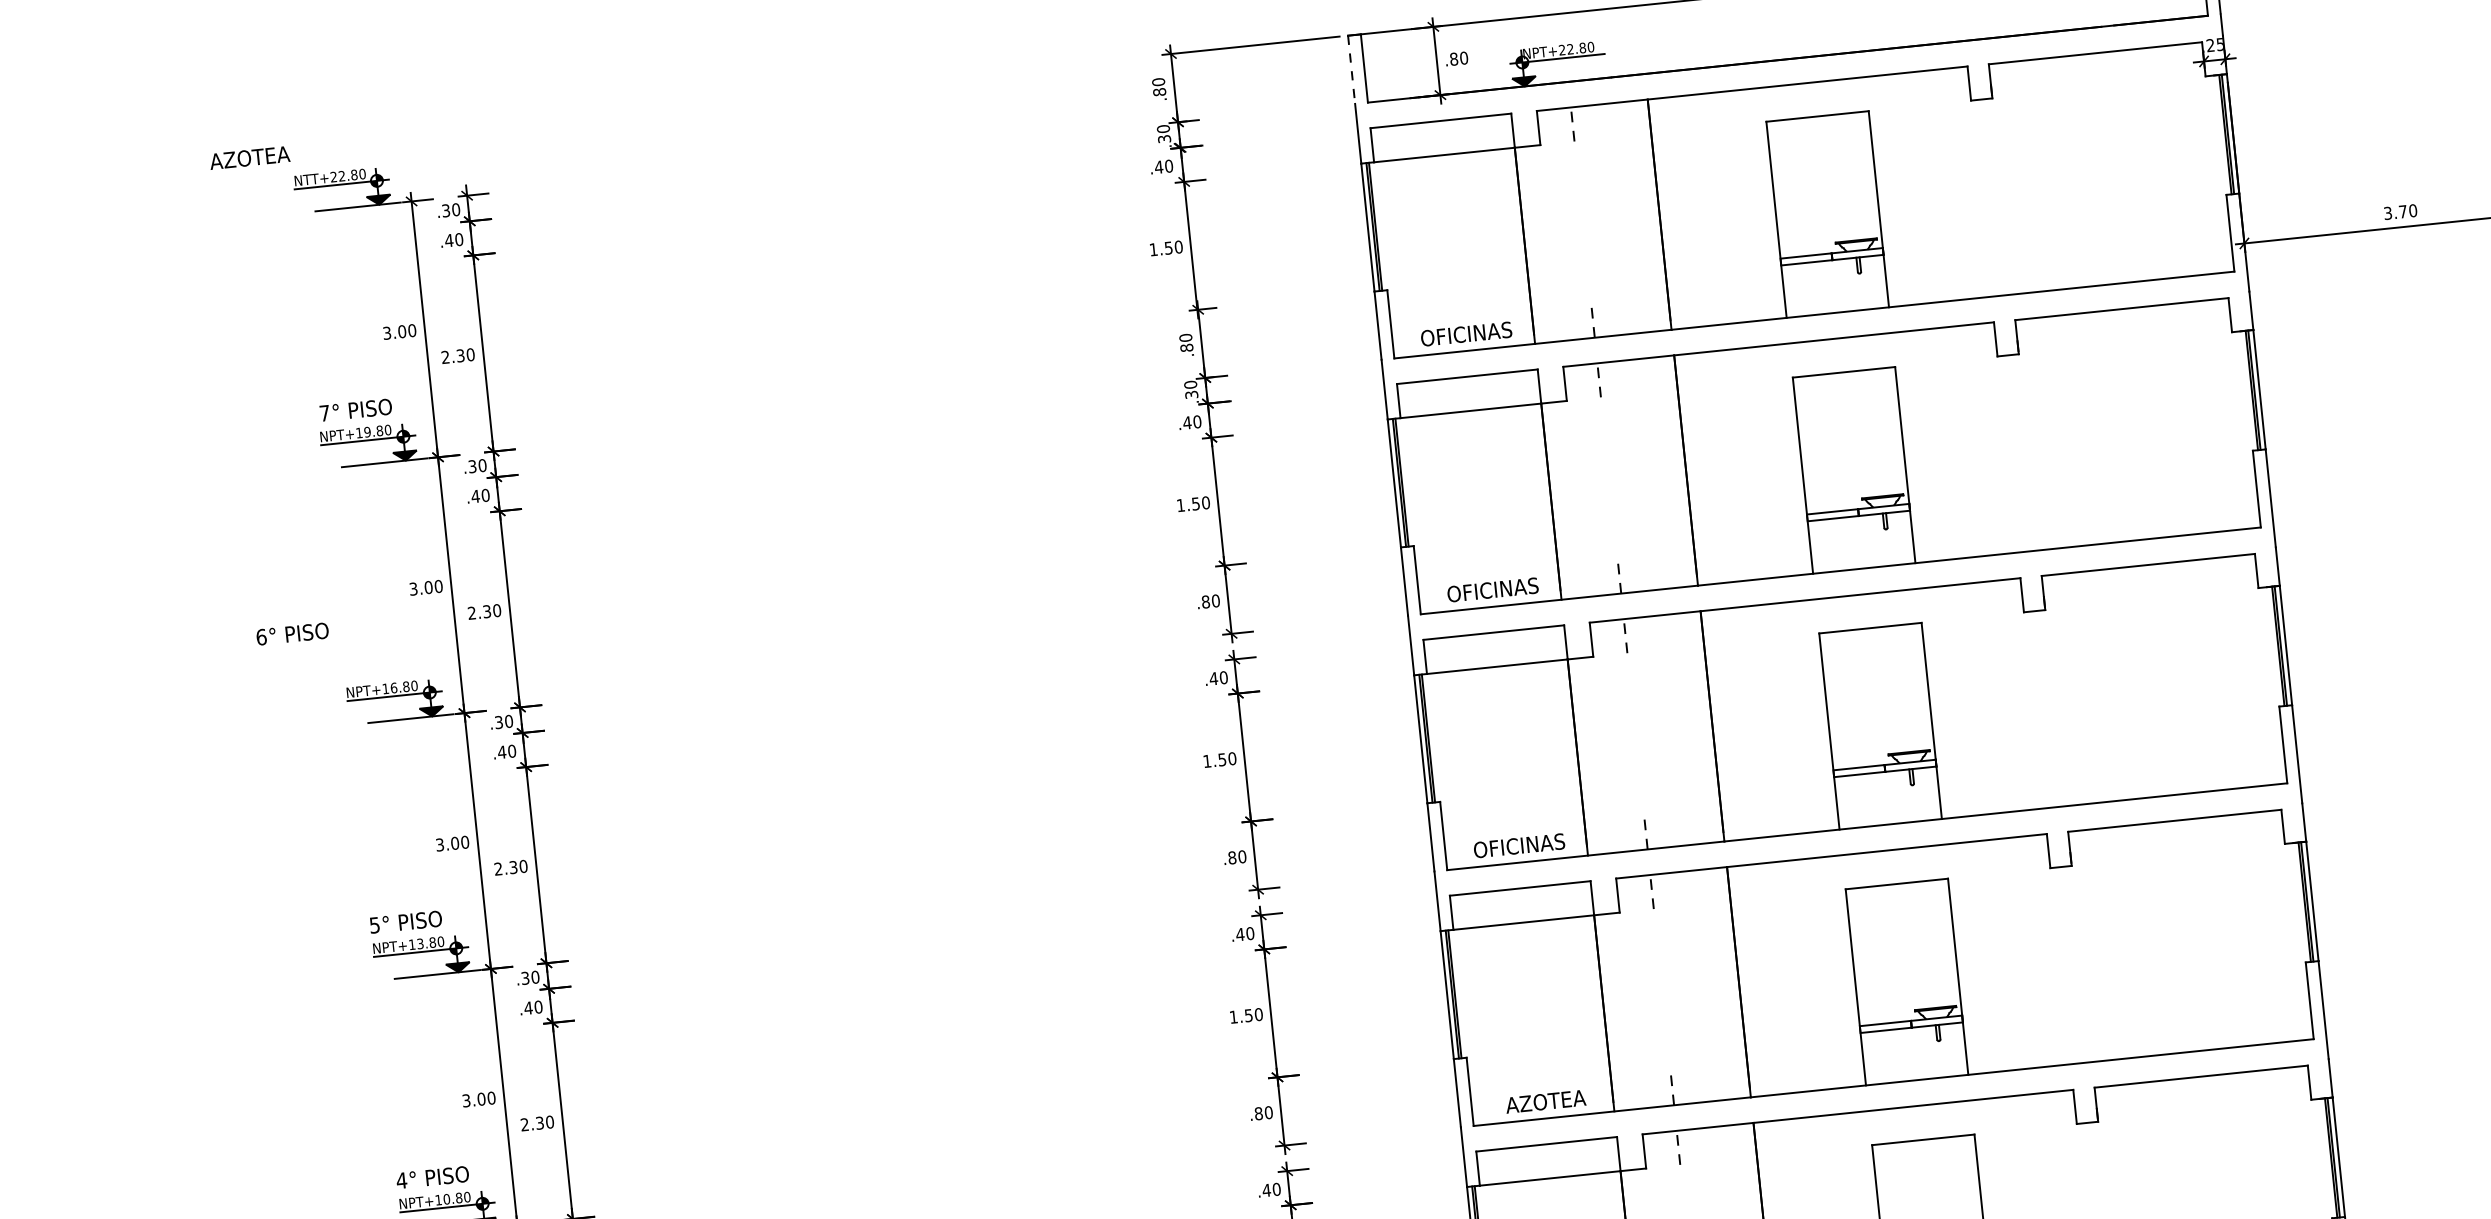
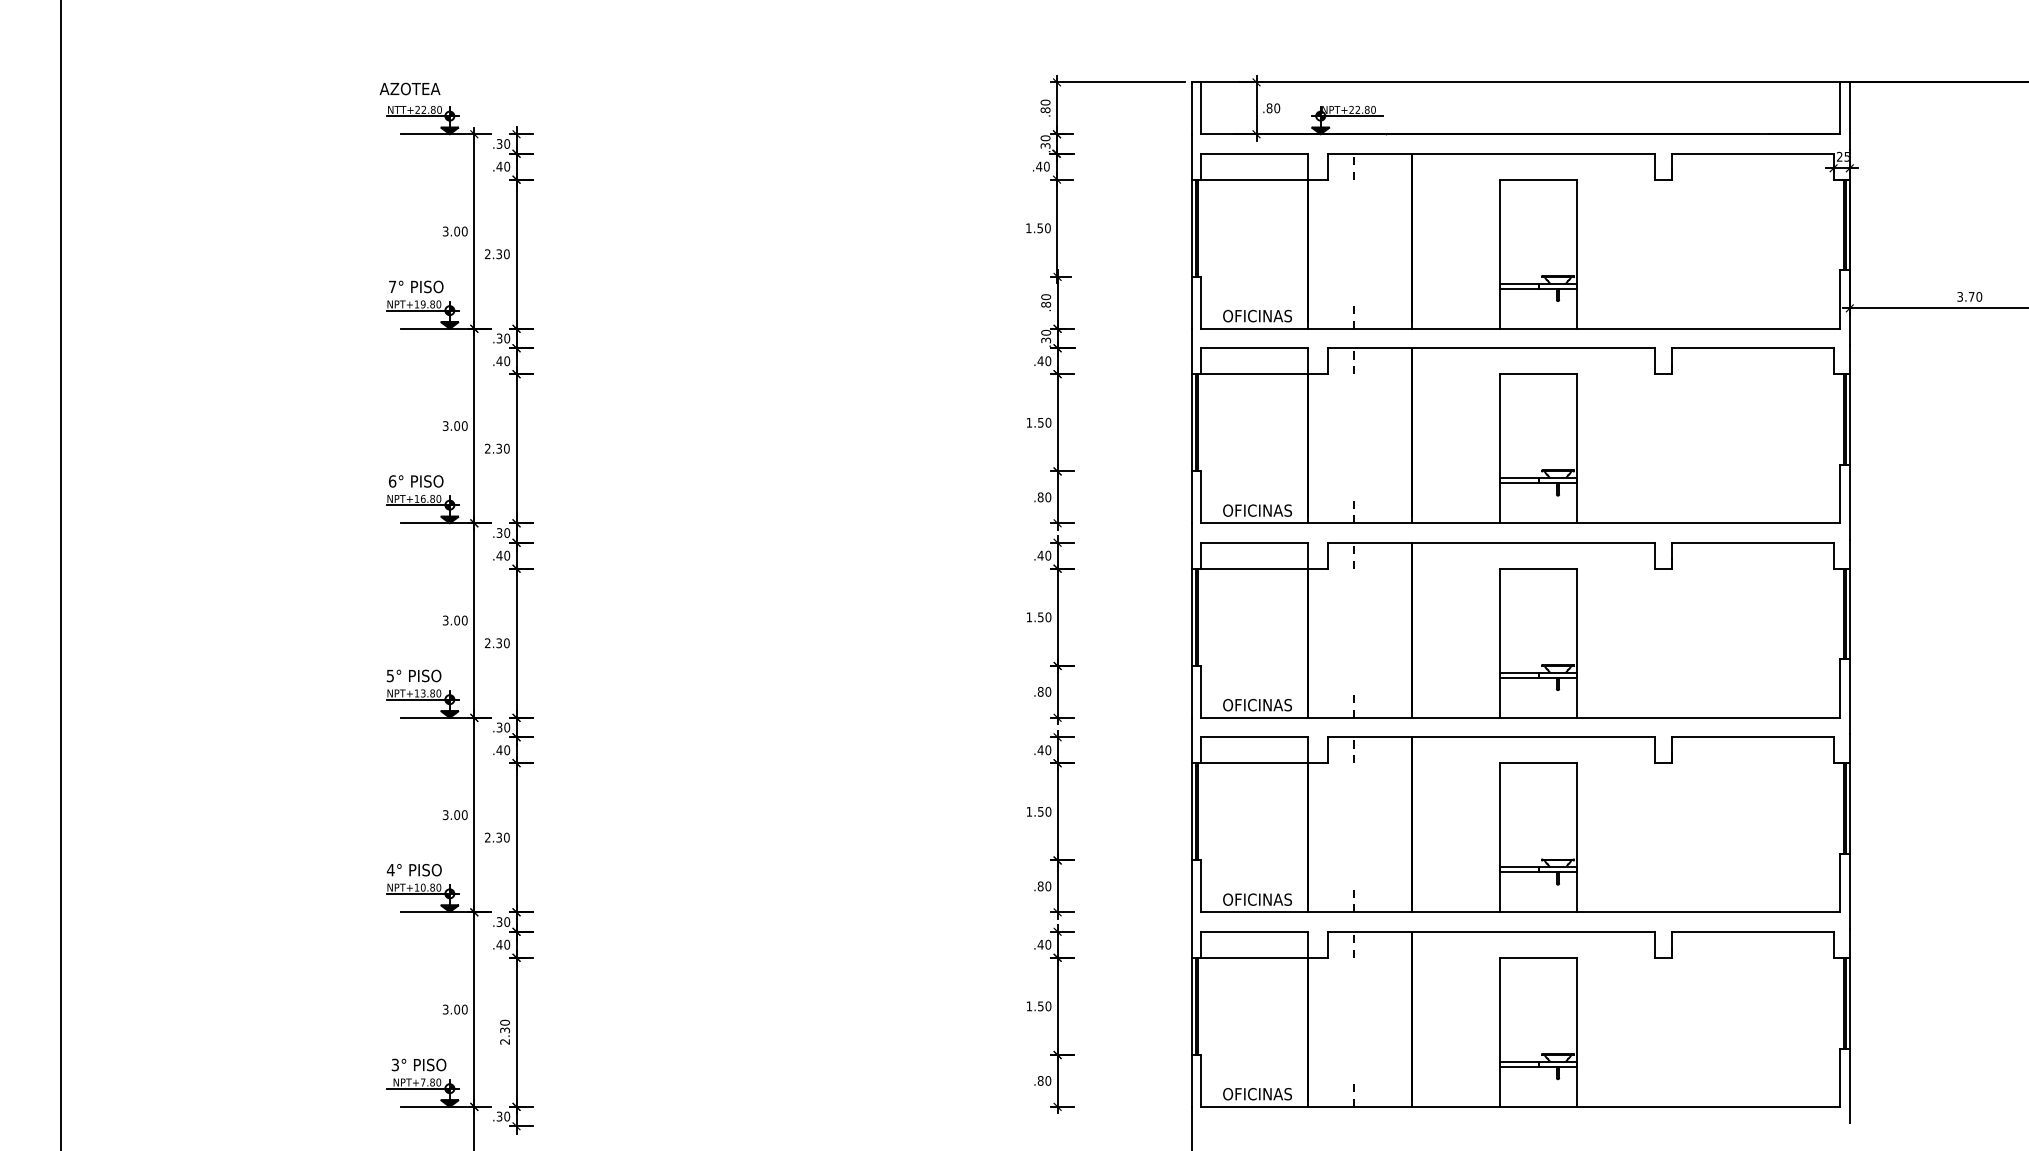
line: (1351, 70) -> (1191, 108), dashed -> solid
text: (249, 157) -> (409, 88), moved
text: (293, 634) -> (416, 481), moved
text: (1545, 1101) -> (1257, 899), AZOTEA -> OFICINAS

